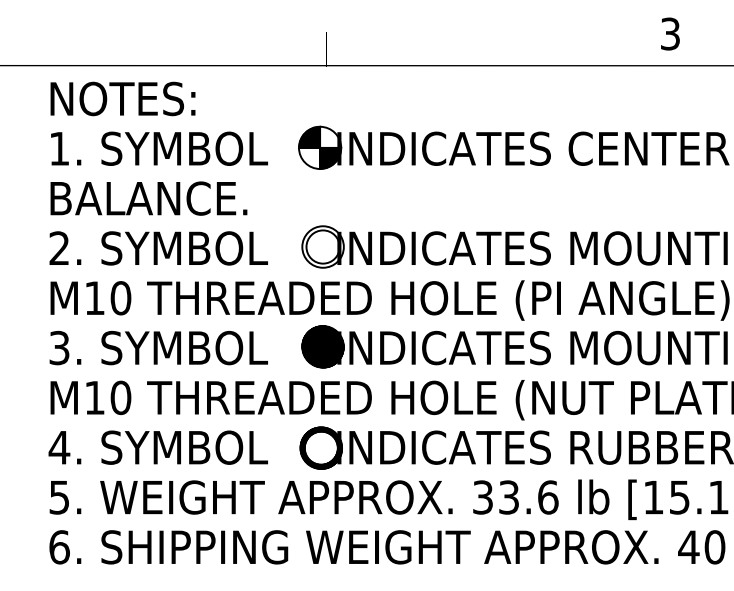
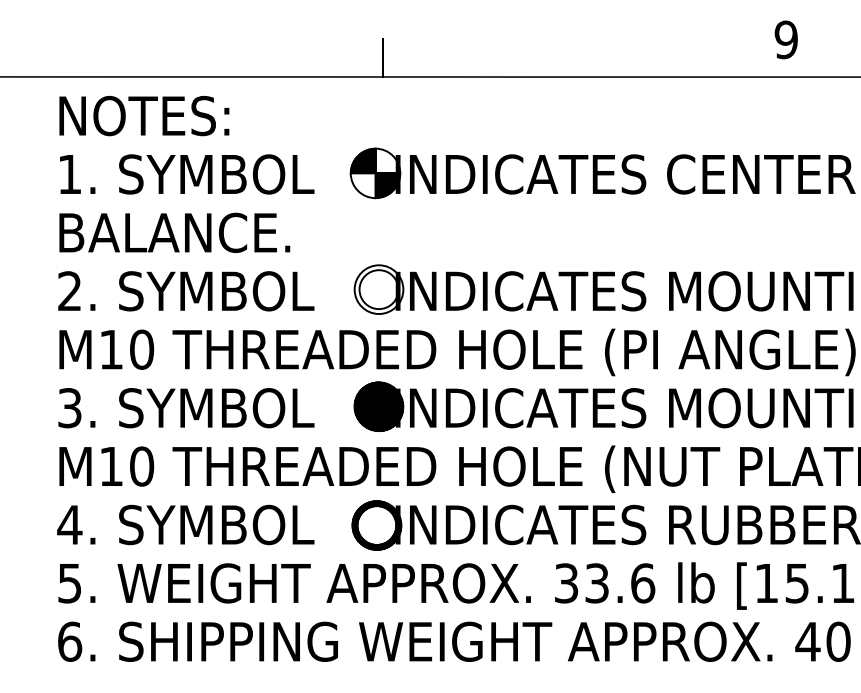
text: (670, 33) -> (786, 39), 3 -> 9

